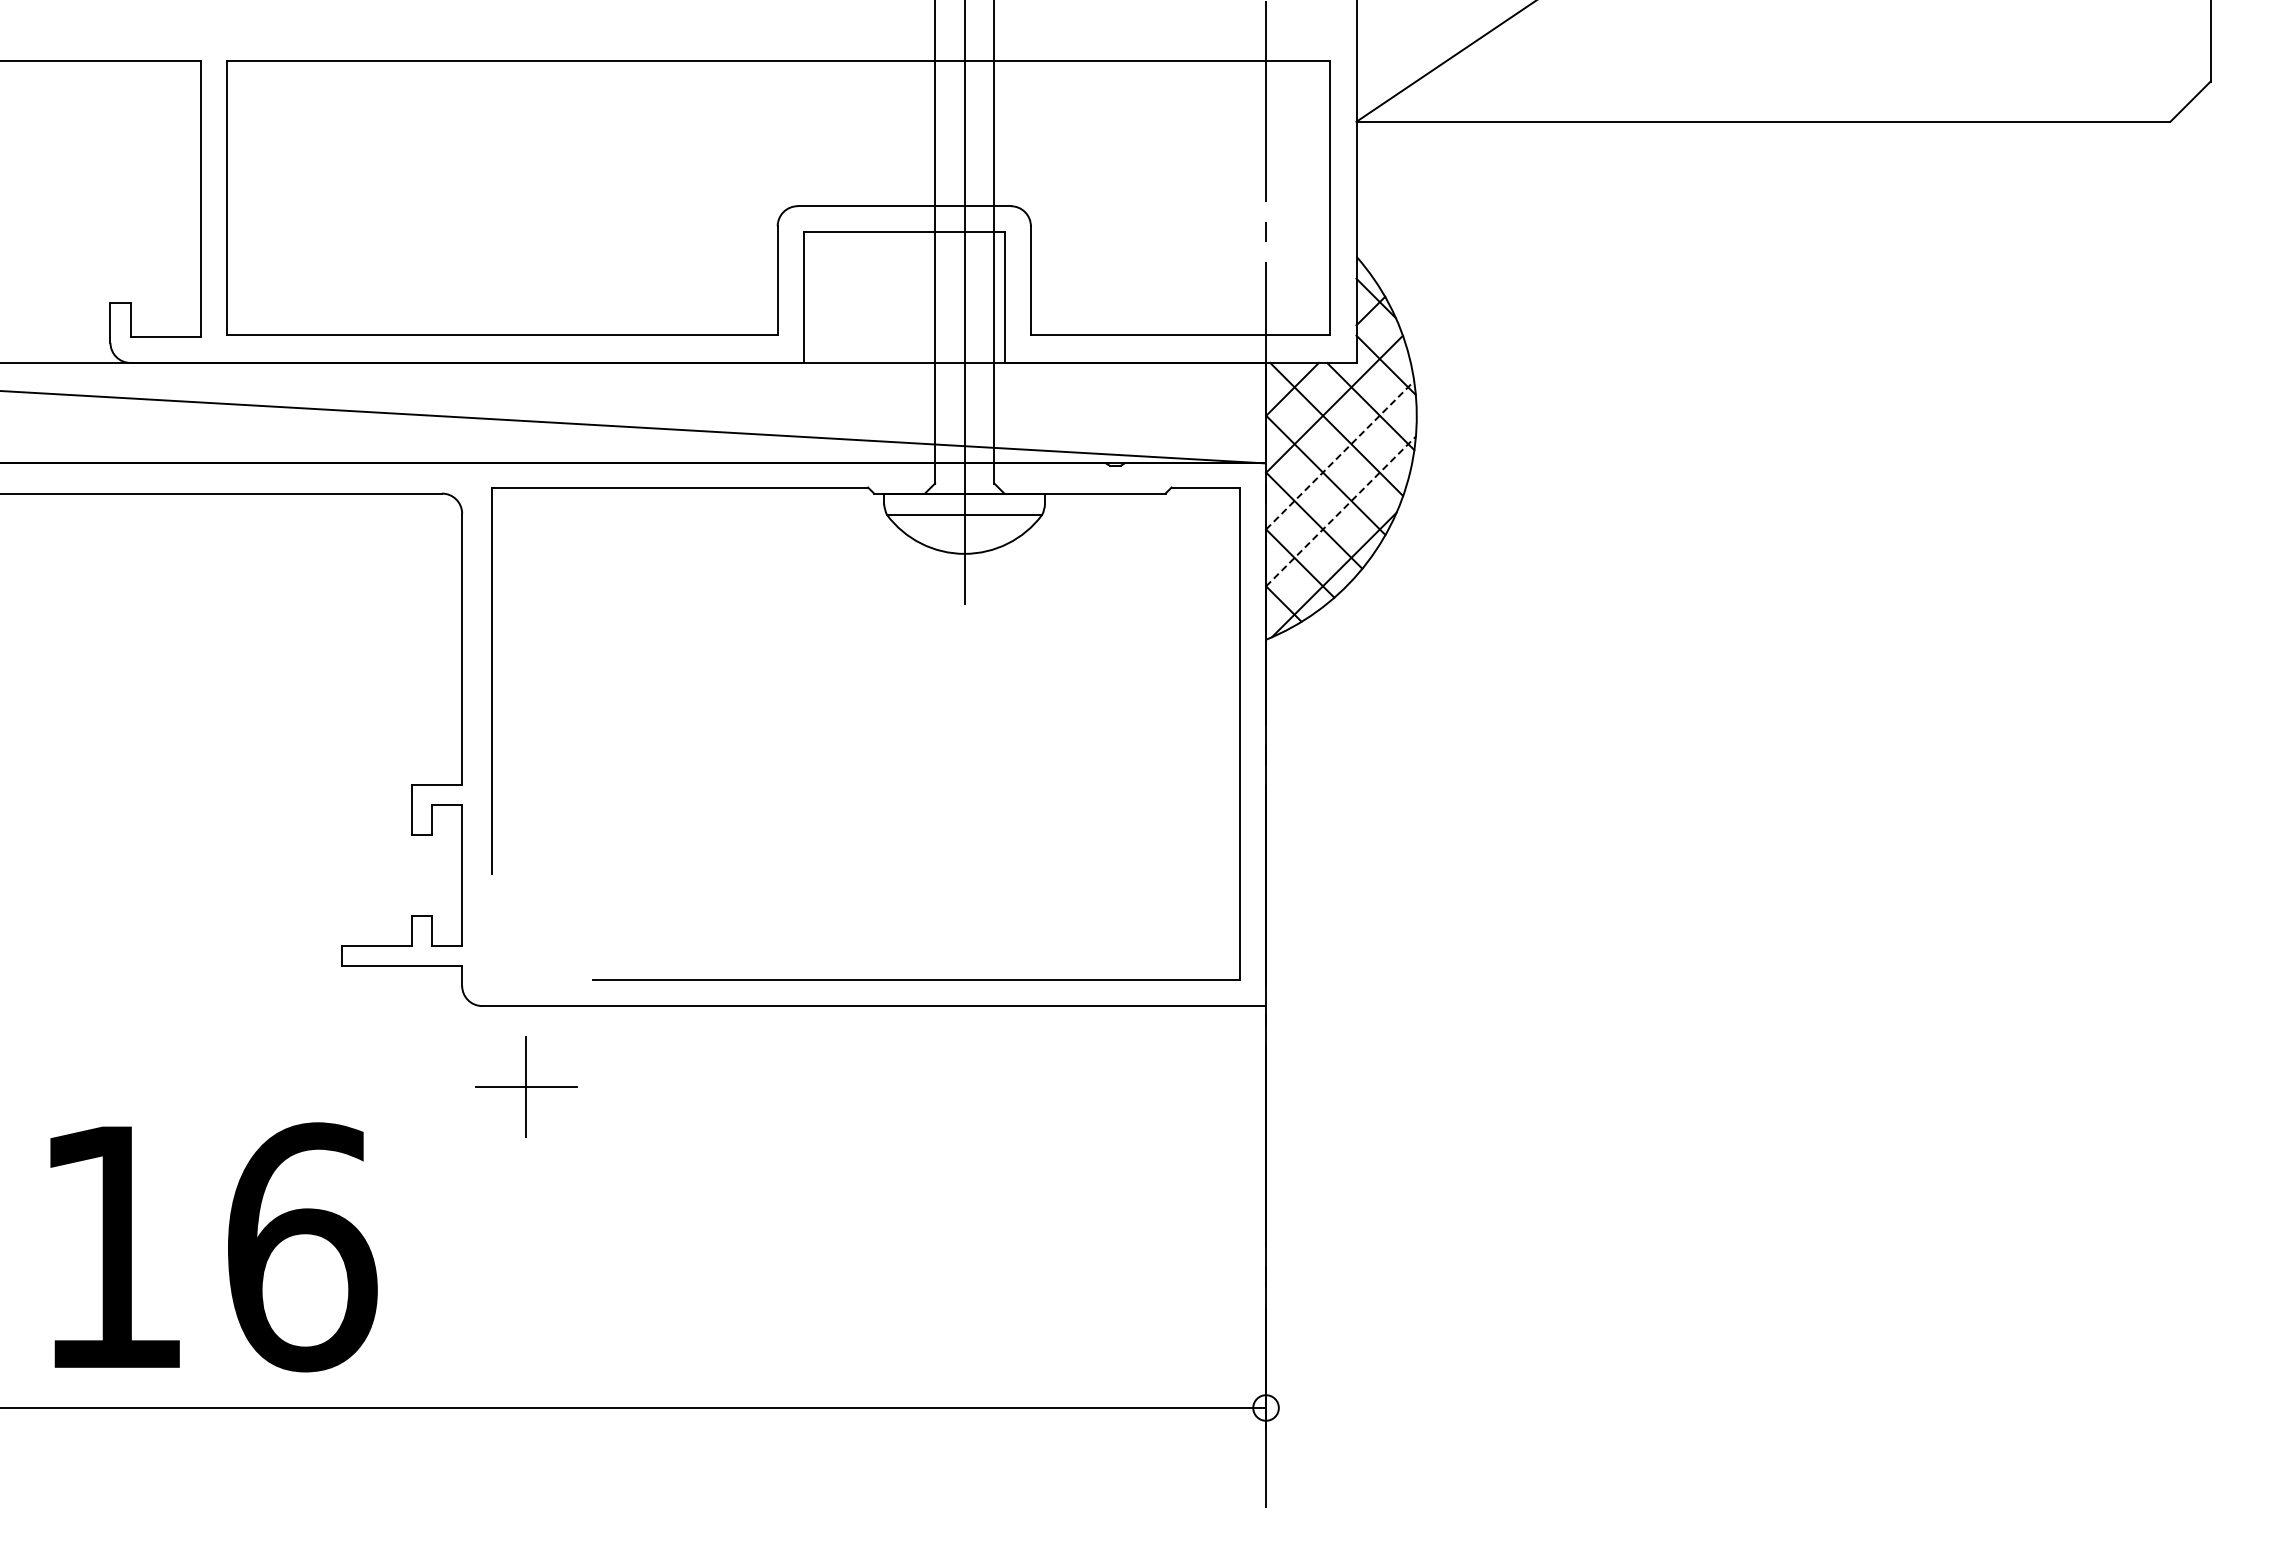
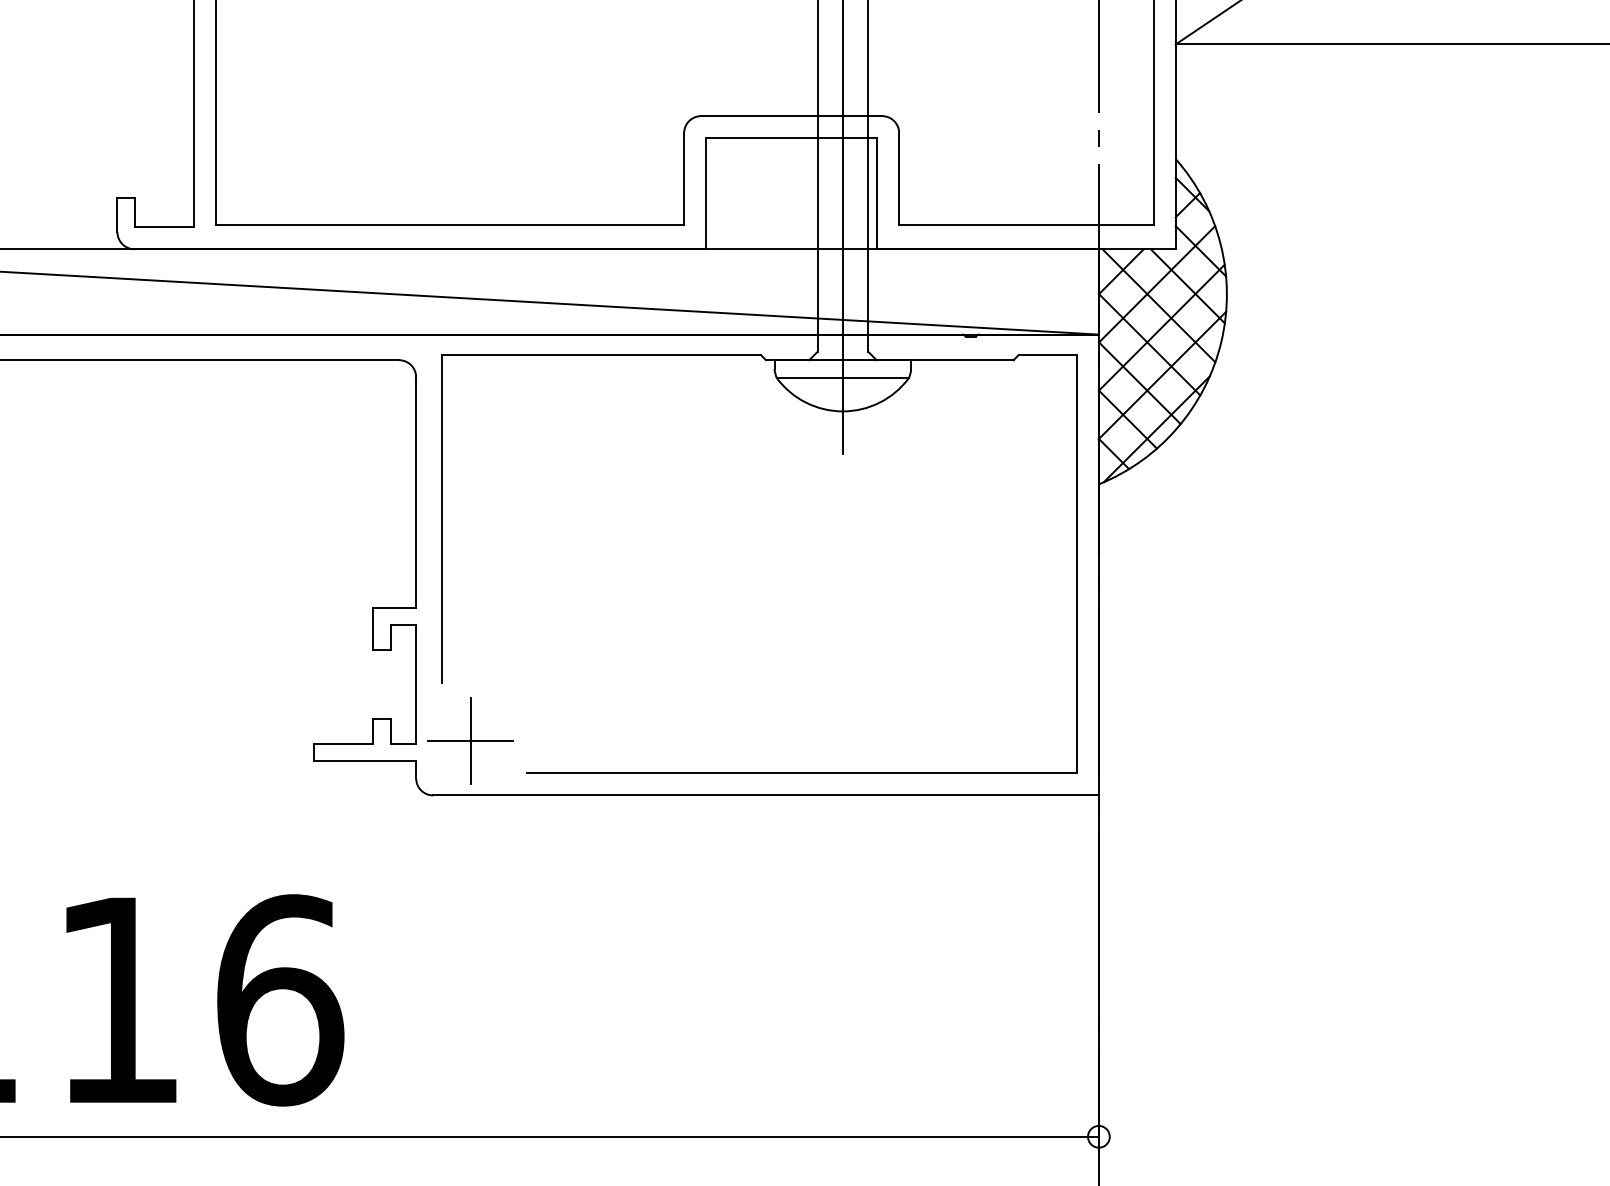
line: (1340, 455) -> (1162, 327), dashed -> solid
line: (1341, 511) -> (1162, 375), dashed -> solid
part: (526, 1086) -> (470, 740), moved

